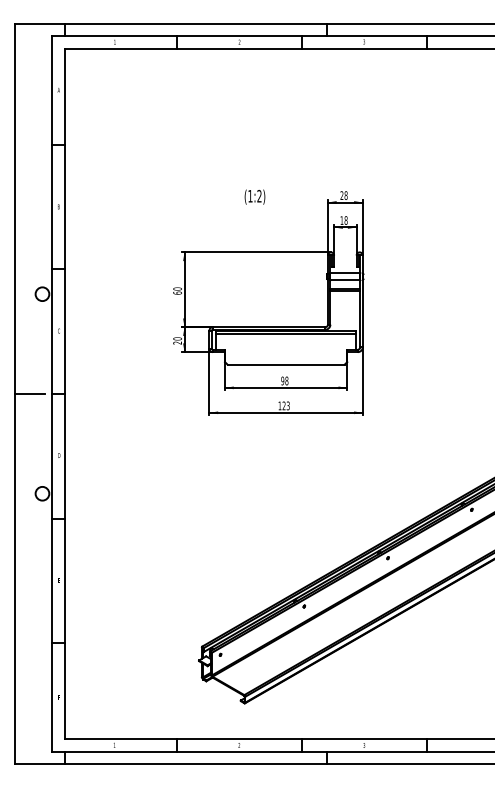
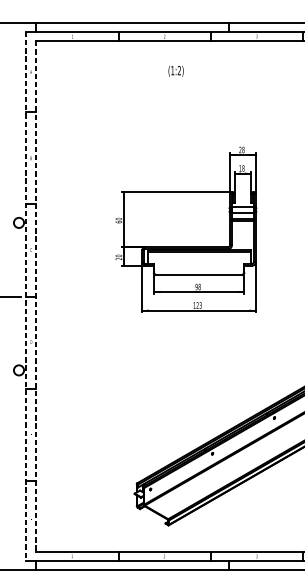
text: (254, 196) -> (175, 70), moved
line: (52, 394) -> (26, 297), solid -> dashed
line: (64, 394) -> (35, 297), solid -> dashed

